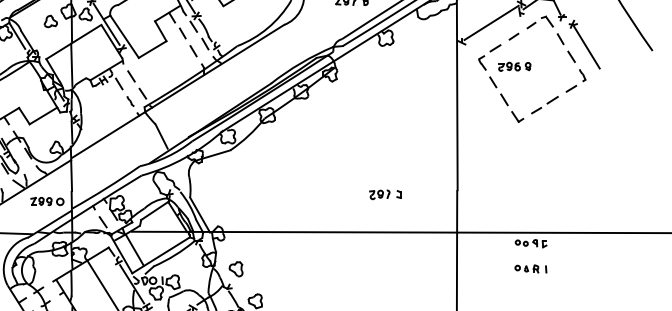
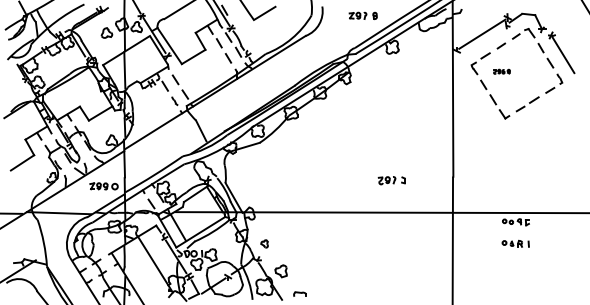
part: (514, 66) -> (501, 71), size x0.6
part: (235, 268) -> (264, 243), size x0.6

